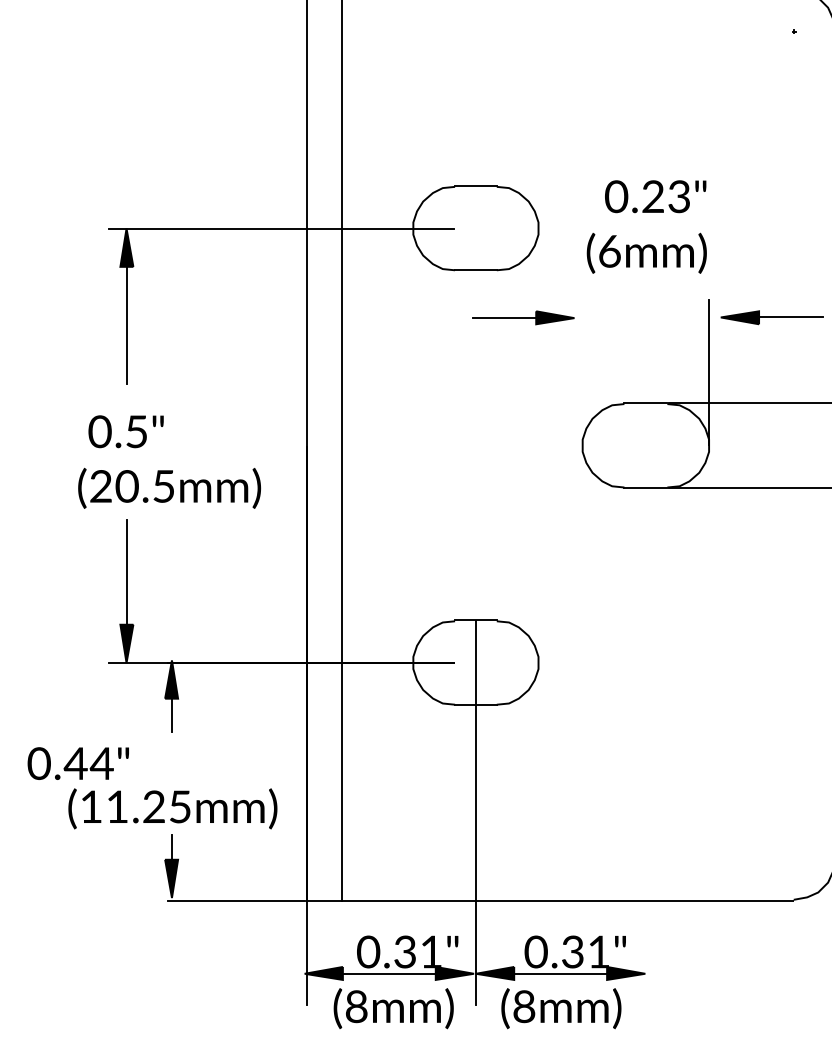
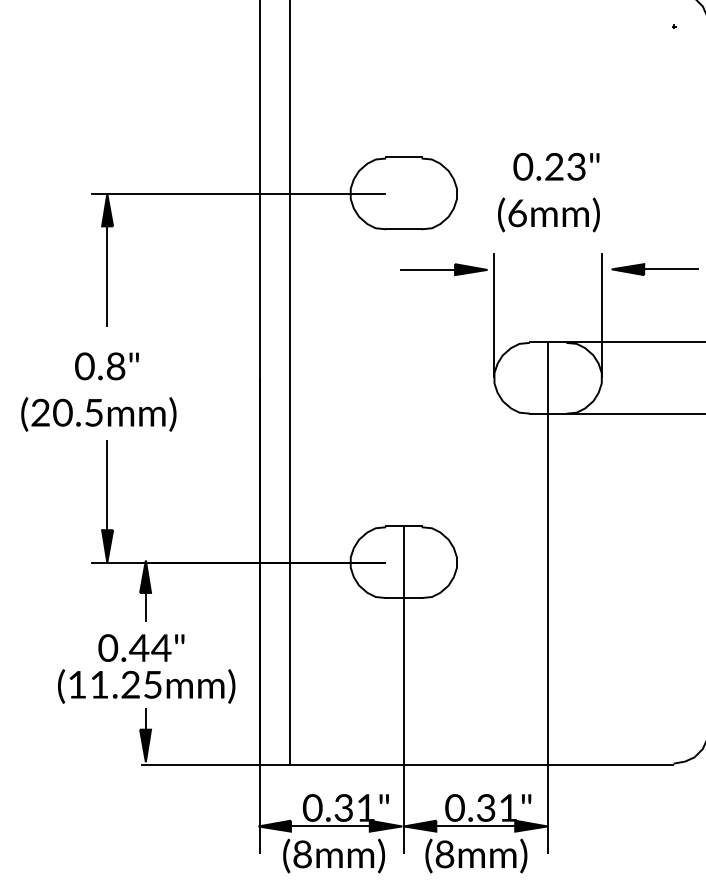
line: (582, 371) -> (494, 315), added
text: (136, 431) -> (115, 366), 0.5" -> 0.8"
text: (169, 488) -> (98, 414), moved
line: (645, 704) -> (547, 597), added
text: (78, 762) -> (141, 647), moved

